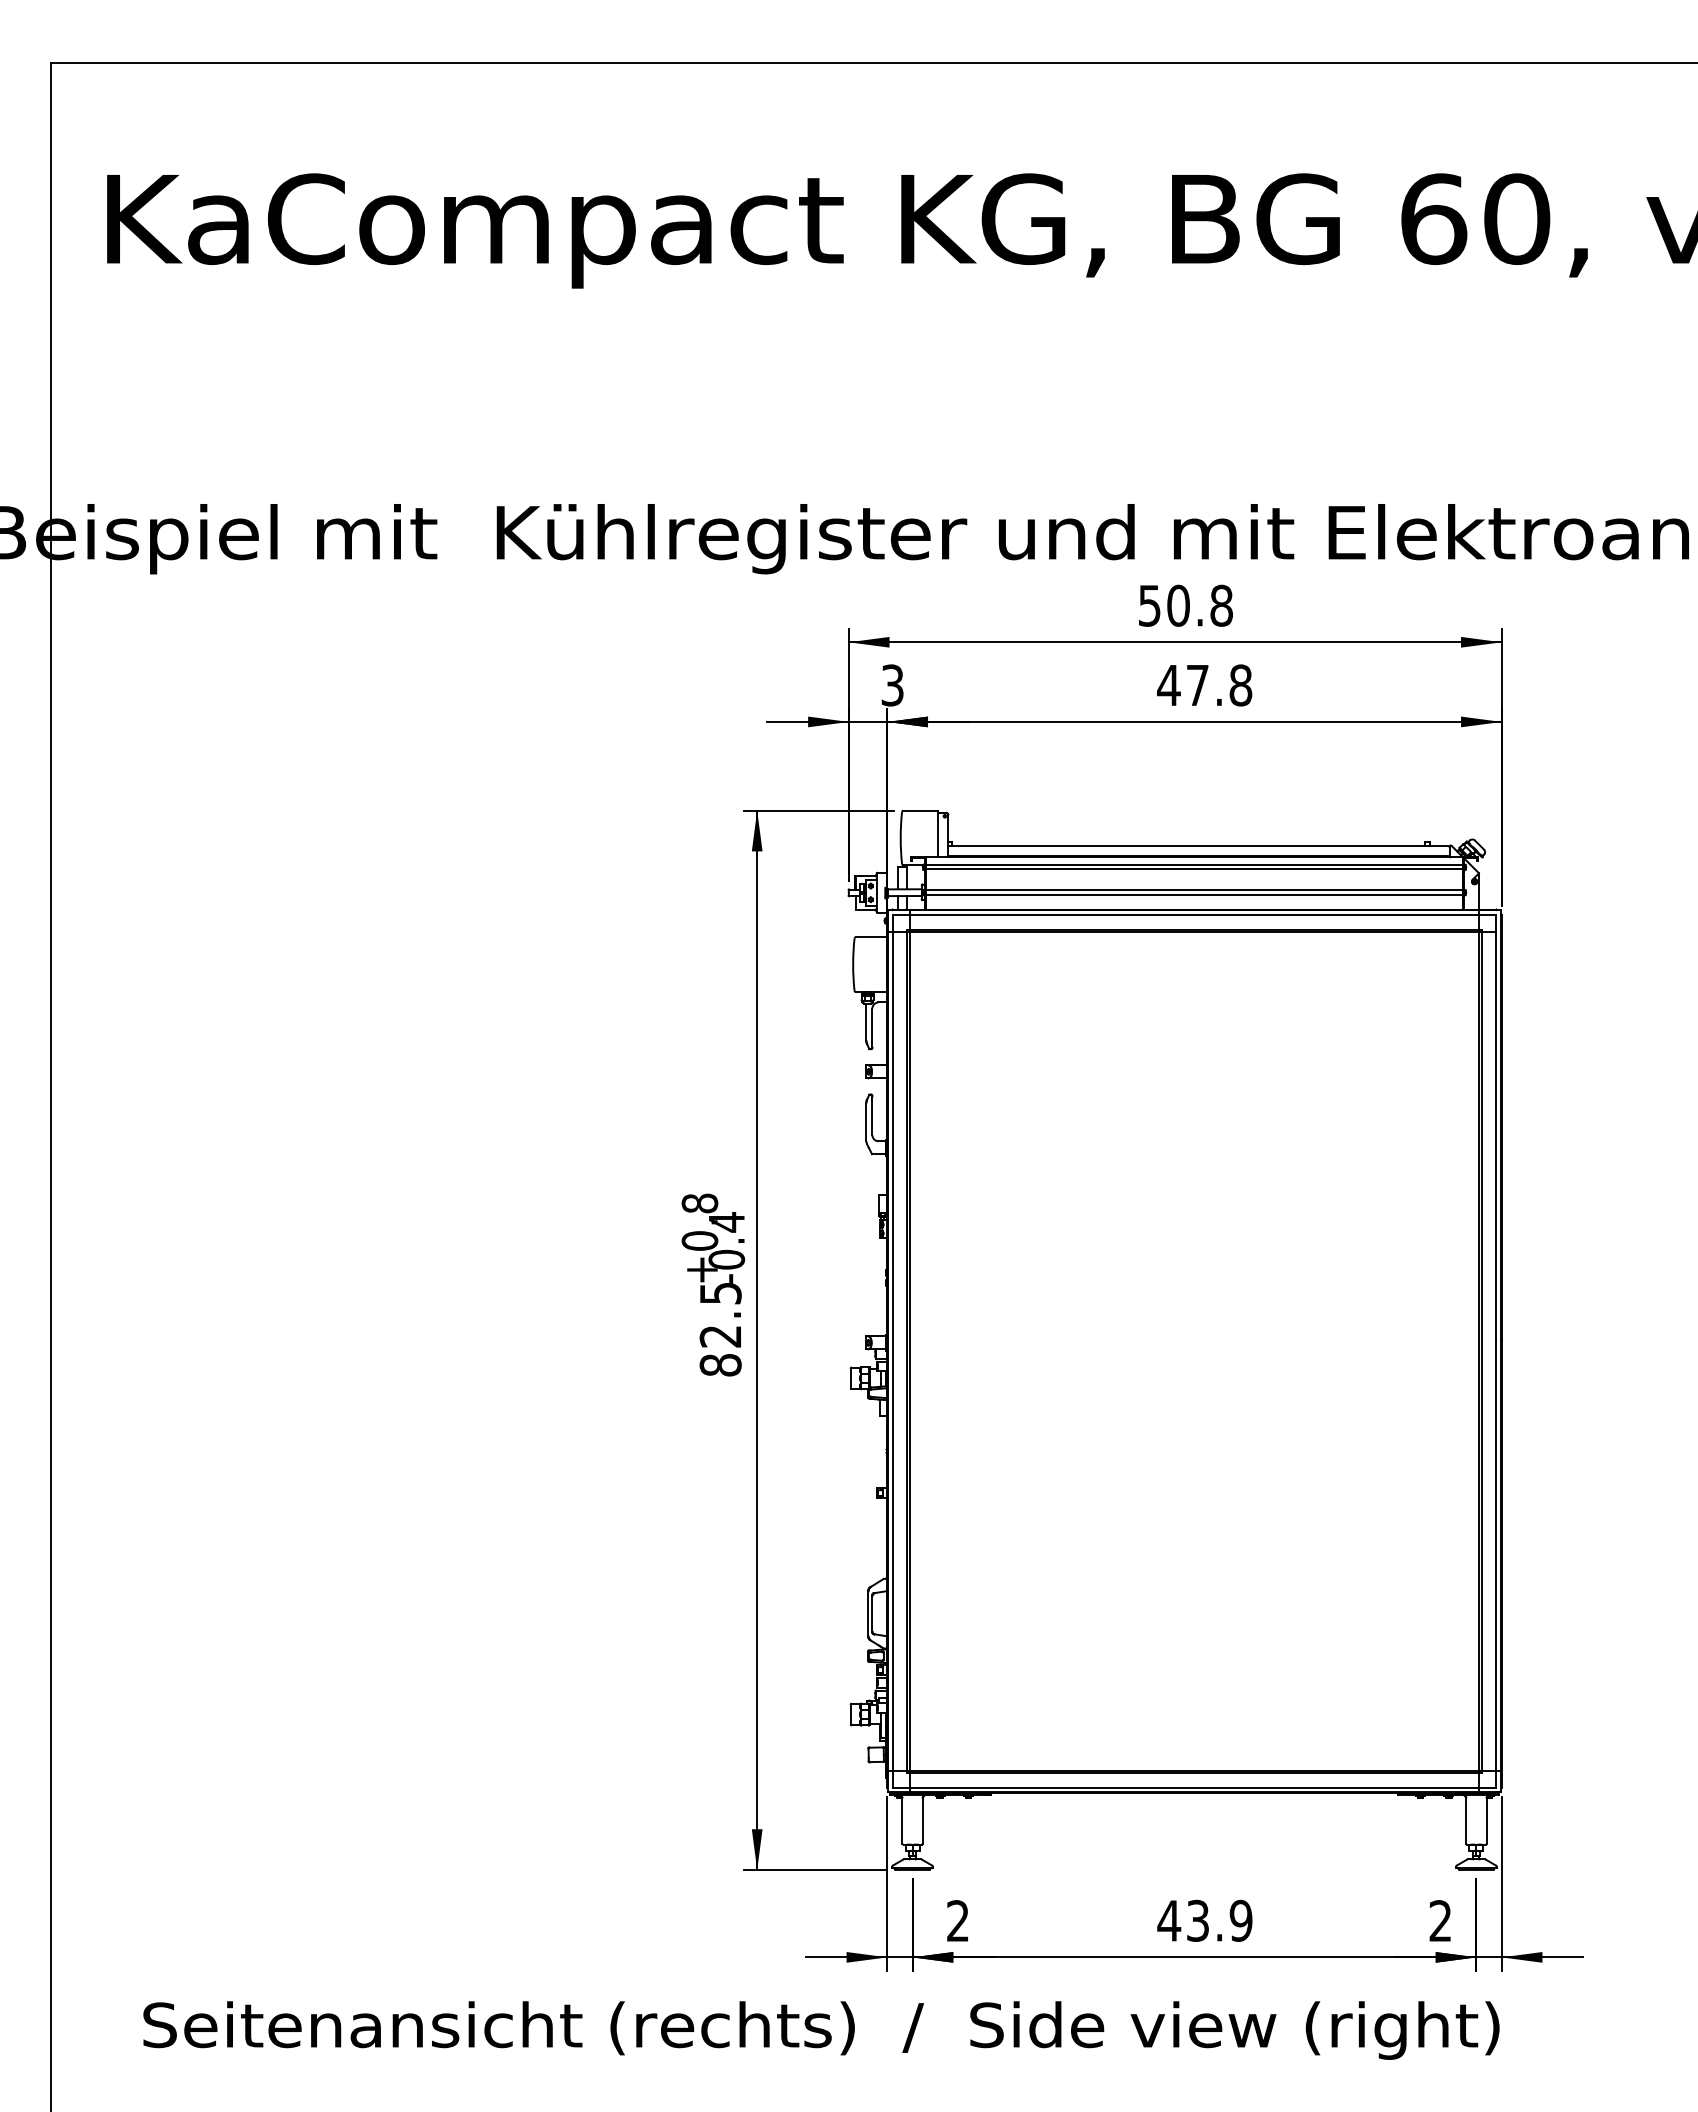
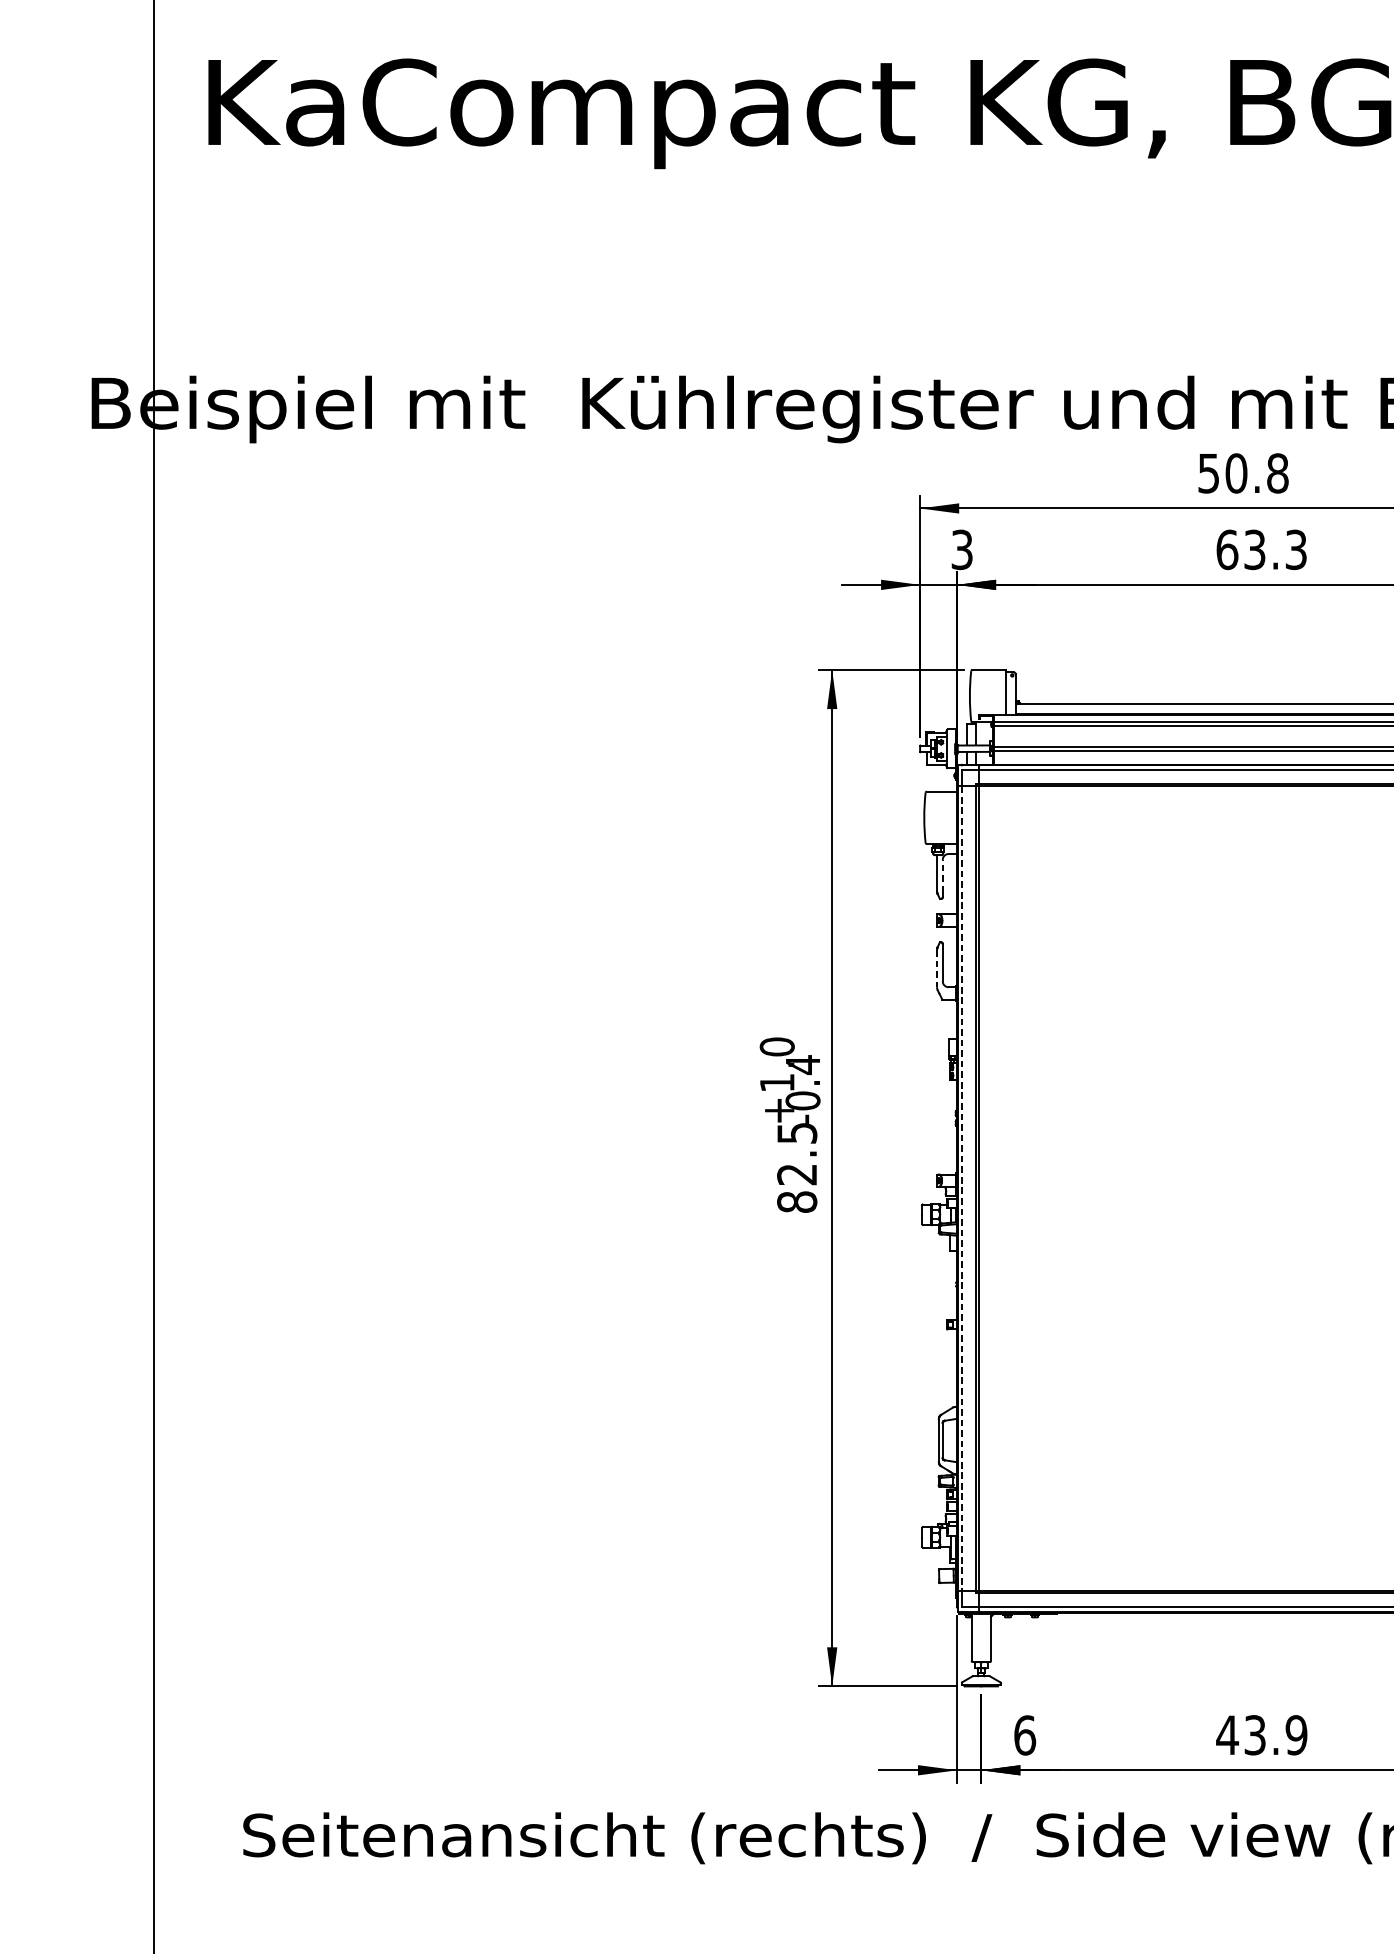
text: (1204, 685) -> (1261, 549), 47.8 -> 63.3
line: (872, 1025) -> (942, 876), solid -> dashed
line: (866, 1122) -> (937, 969), solid -> dashed
text: (699, 1221) -> (776, 1064), +0.8 -> +1.0
line: (892, 1351) -> (962, 1188), solid -> dashed
text: (958, 1921) -> (1025, 1735), 2 -> 6

